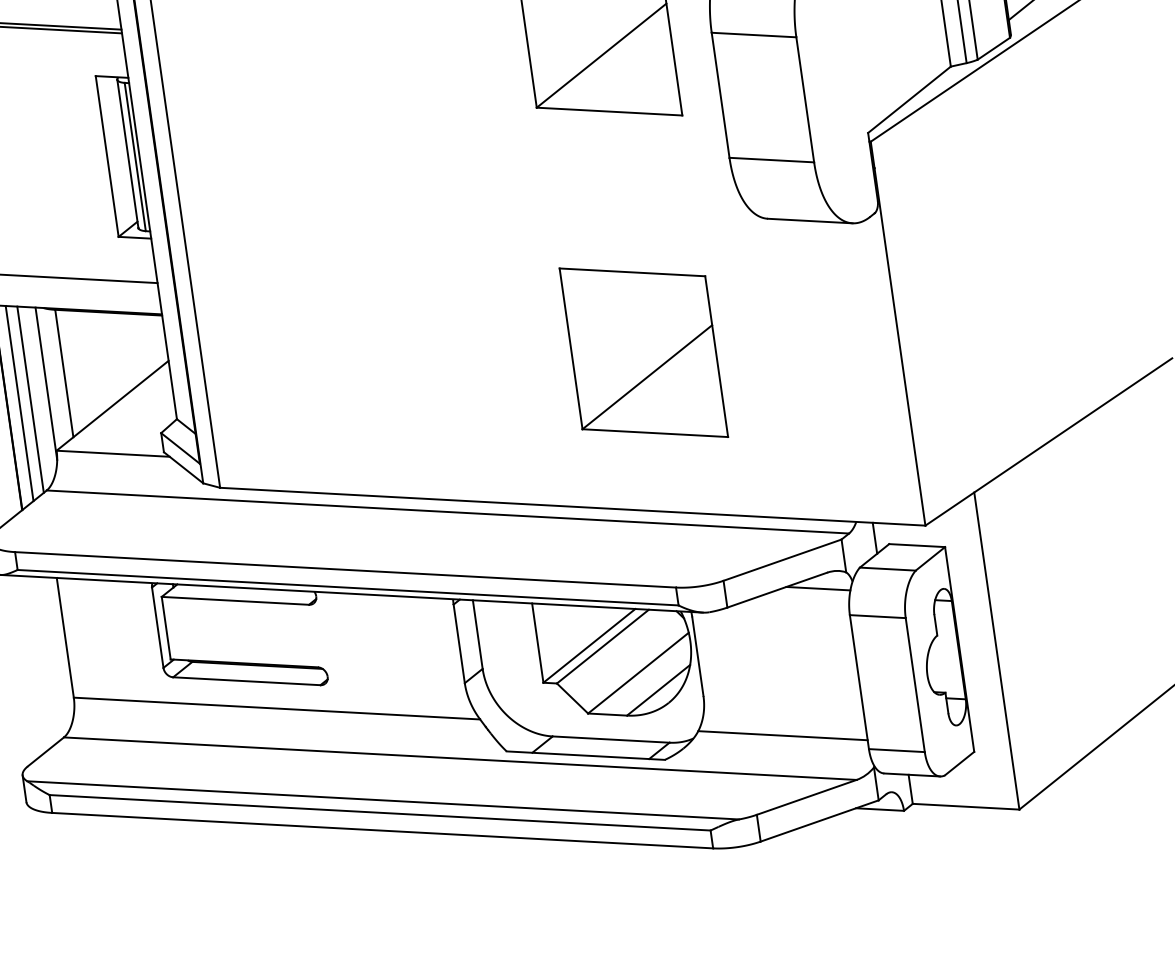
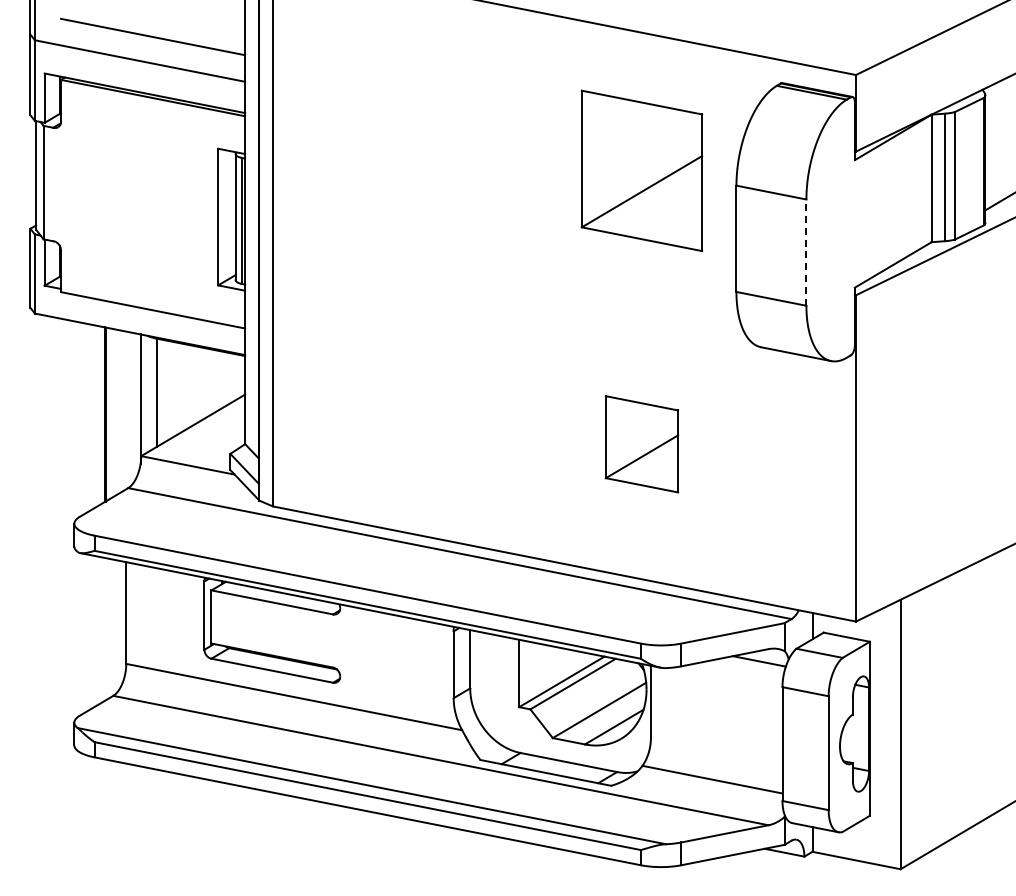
line: (805, 99) -> (806, 252), solid -> dashed
part: (643, 353) -> (641, 444), size x0.6
line: (30, 399) -> (125, 410), removed
line: (19, 403) -> (115, 412), removed

